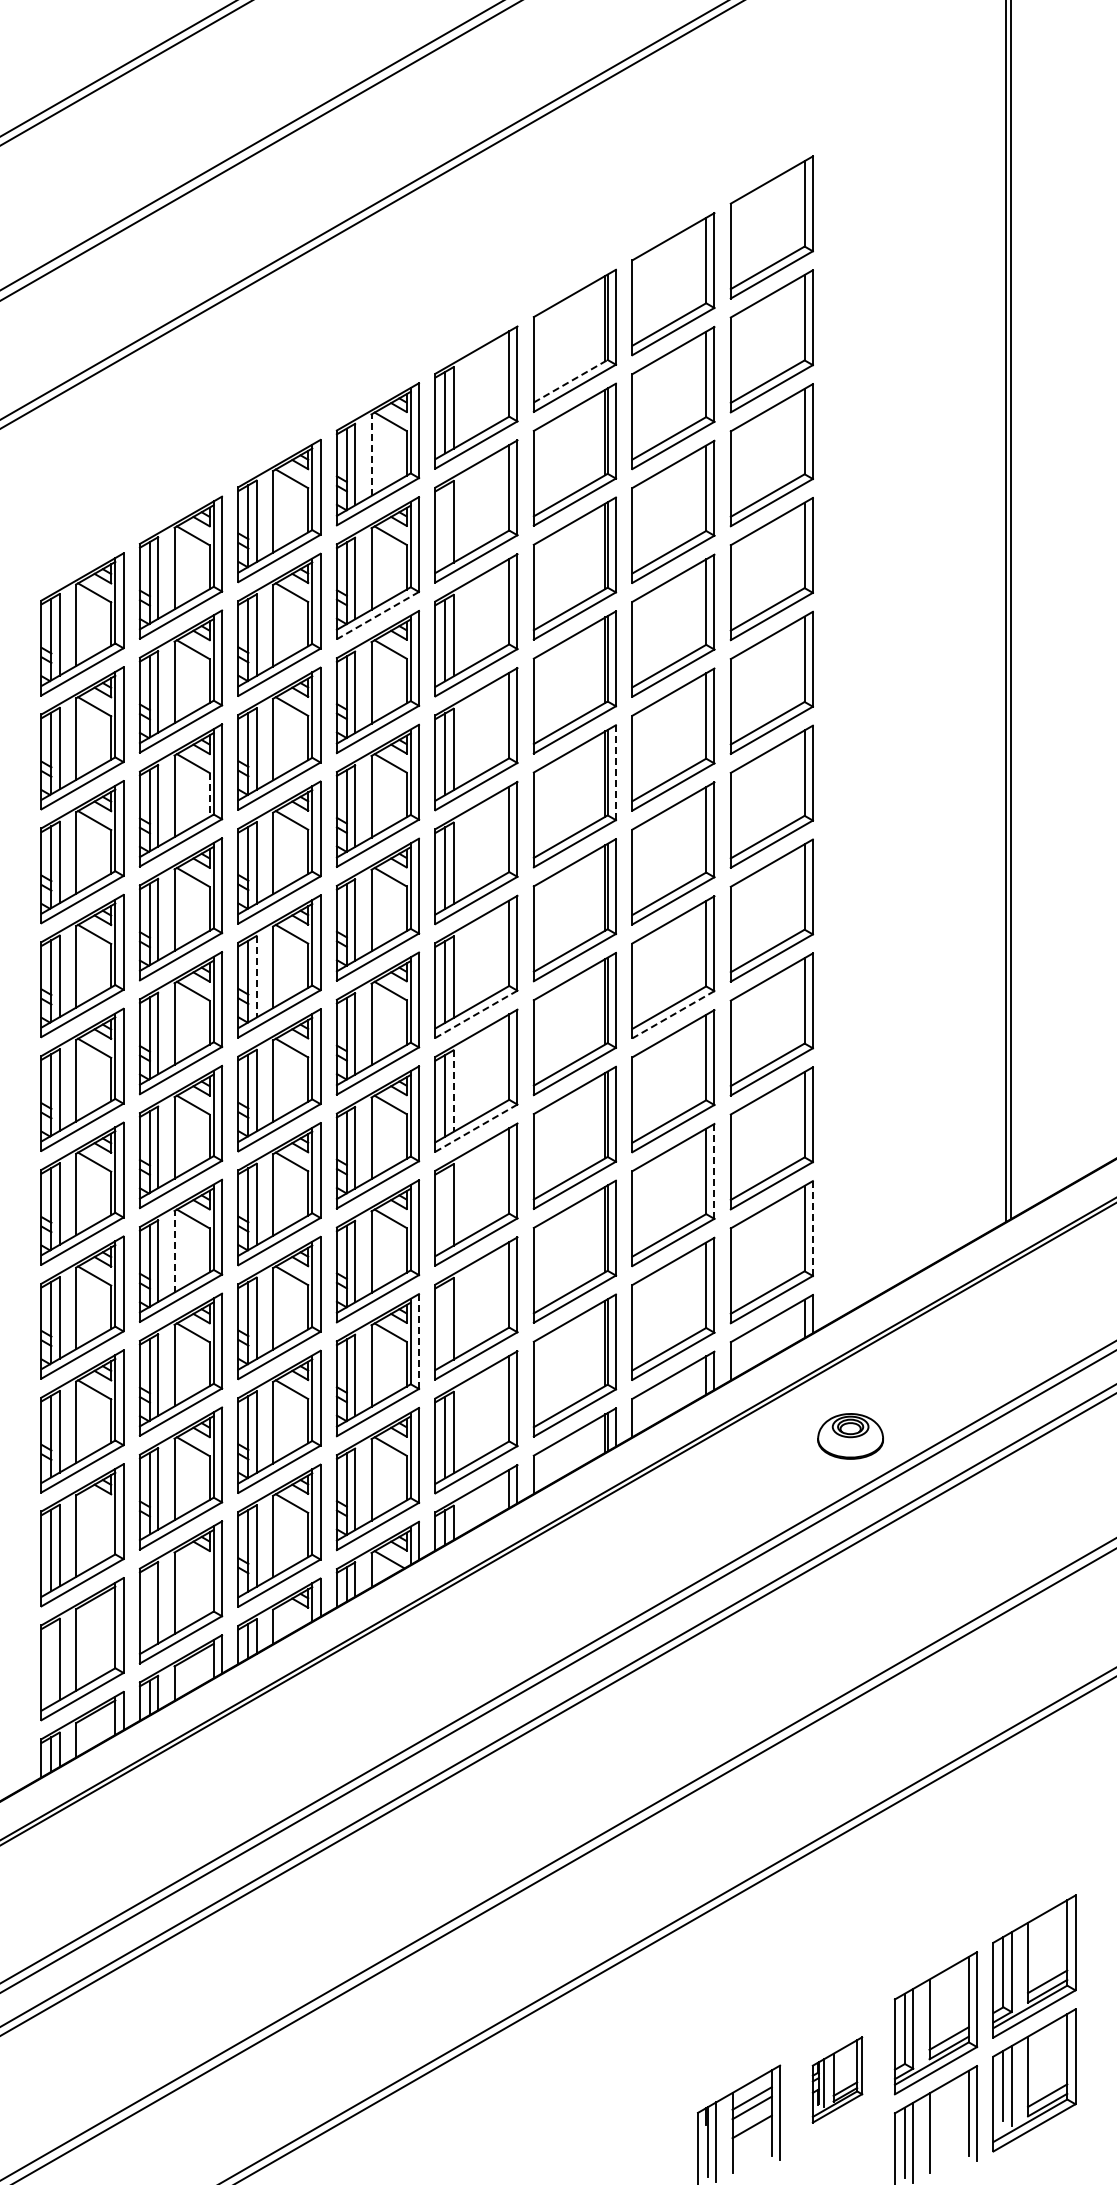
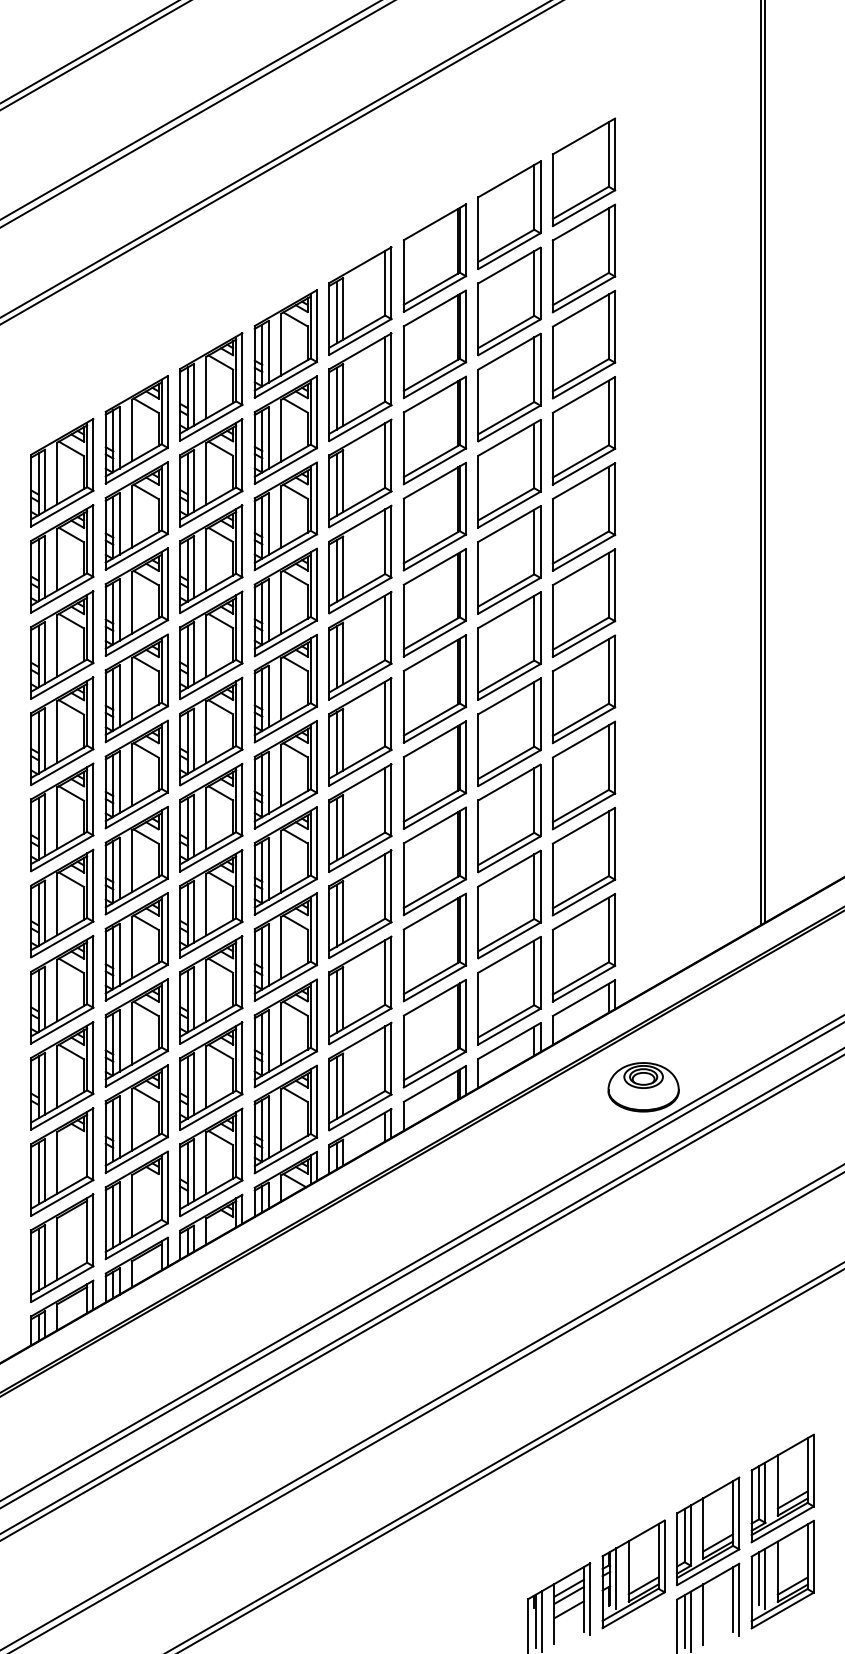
line: (570, 381) -> (431, 288), dashed -> solid
line: (371, 455) -> (280, 344), dashed -> solid
line: (445, 526) -> (336, 398), added
line: (377, 615) -> (285, 466), dashed -> solid
line: (615, 773) -> (465, 585), dashed -> solid
line: (209, 794) -> (158, 601), dashed -> solid
line: (256, 976) -> (193, 739), dashed -> solid
line: (476, 1014) -> (360, 767), dashed -> solid
line: (672, 1015) -> (508, 768), dashed -> solid
line: (453, 1091) -> (343, 826), dashed -> solid
line: (476, 1128) -> (360, 854), dashed -> solid
line: (714, 1171) -> (540, 886), dashed -> solid
line: (445, 1209) -> (336, 915), added
line: (812, 1229) -> (614, 930), dashed -> solid
line: (174, 1251) -> (131, 947), dashed -> solid
line: (445, 1323) -> (336, 1001), added
line: (418, 1342) -> (316, 1016), dashed -> solid
part: (850, 1436) -> (643, 1087), size x1.43
line: (149, 1607) -> (112, 1216), added
line: (51, 1664) -> (38, 1259), added
part: (837, 2079) -> (633, 1573), size x1.67

